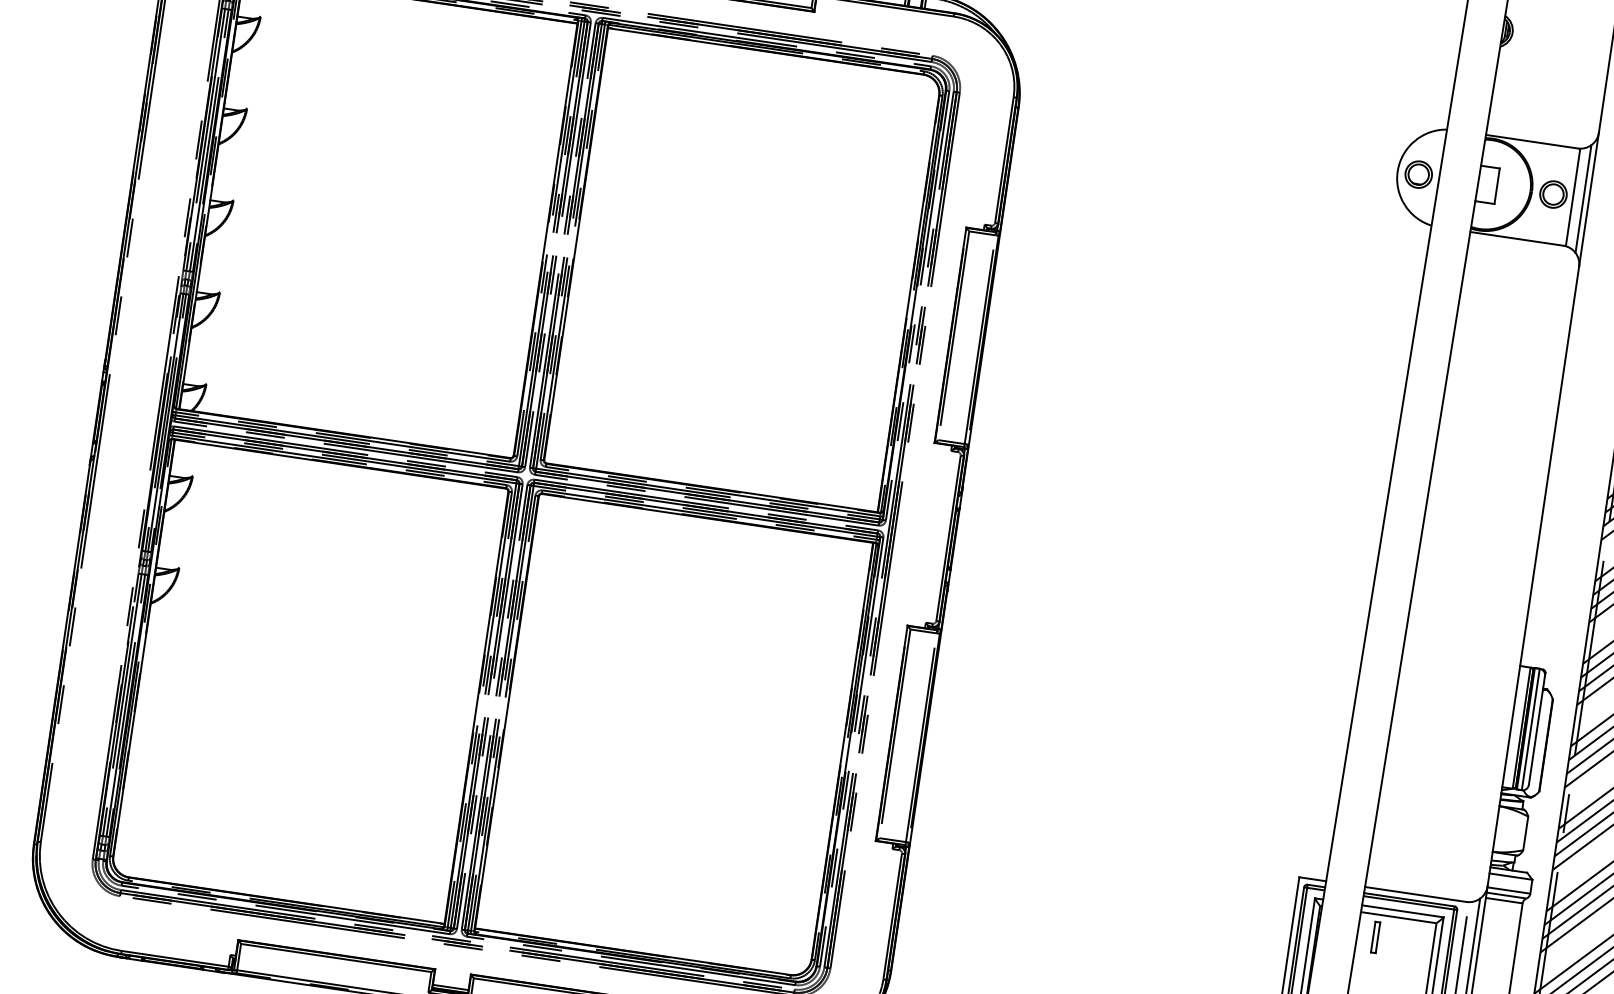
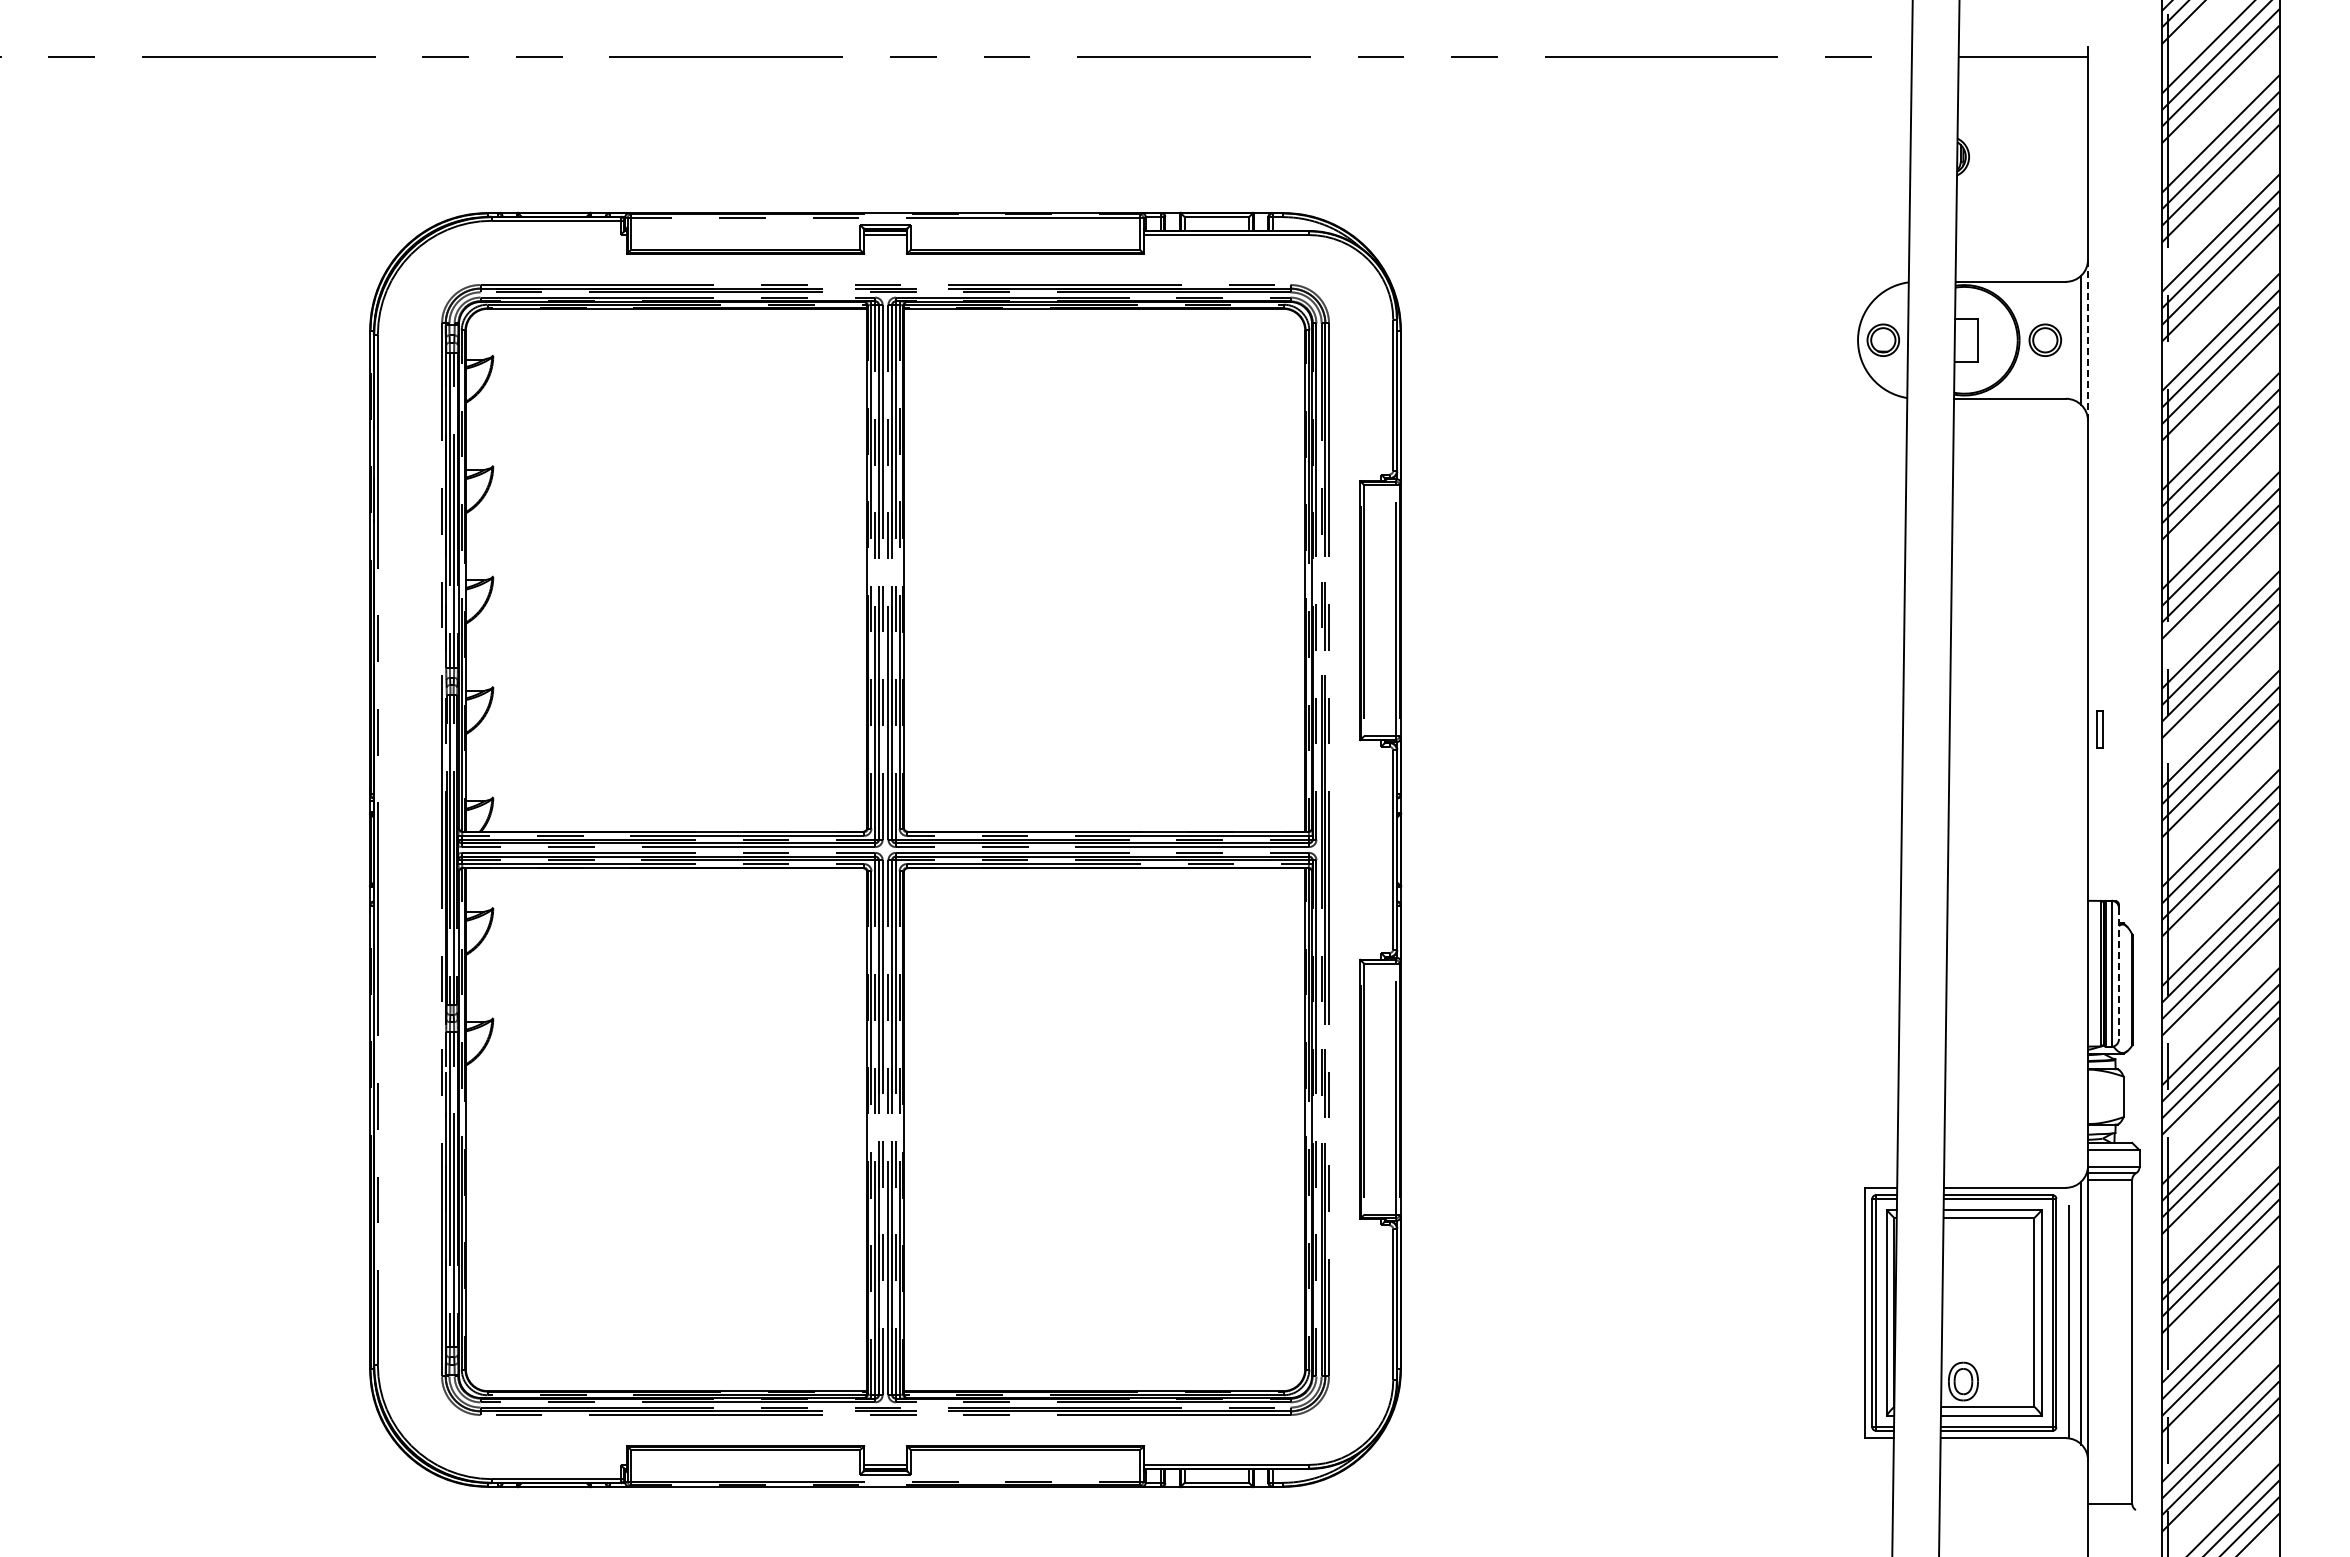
line: (1572, 196) -> (2068, 339), removed
line: (1589, 200) -> (2088, 340), solid -> dashed
line: (1536, 731) -> (2118, 974), solid -> dashed
part: (1375, 937) -> (2099, 729), moved

